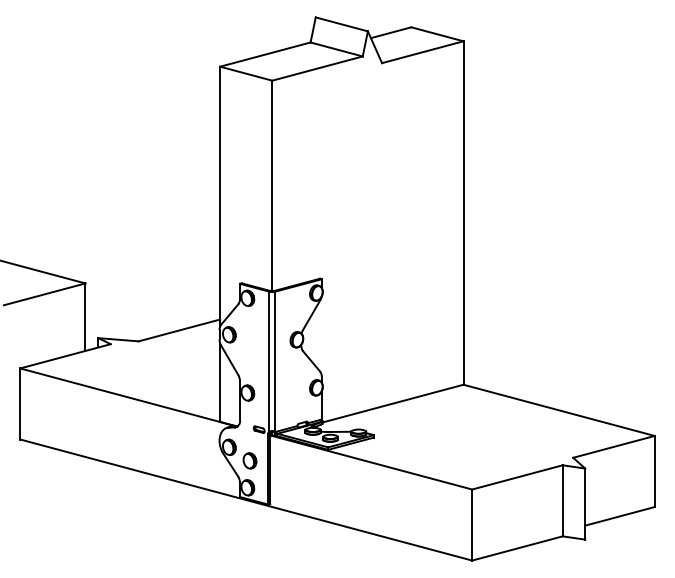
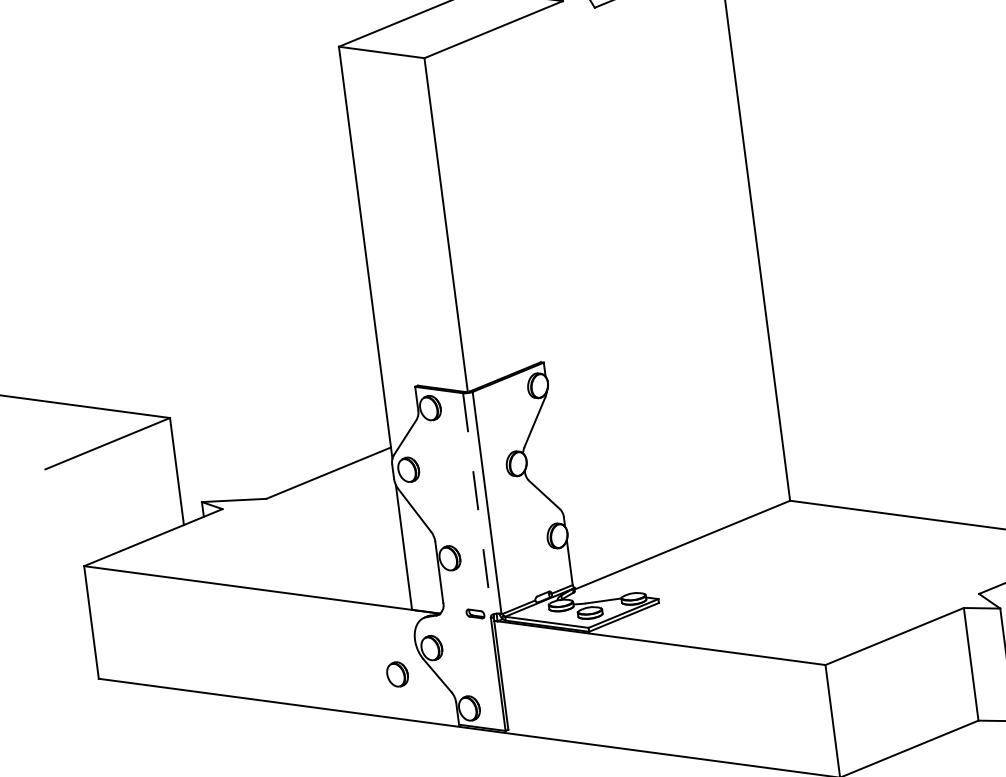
line: (269, 361) -> (477, 503), solid -> dashed
part: (249, 460) -> (396, 673), moved

